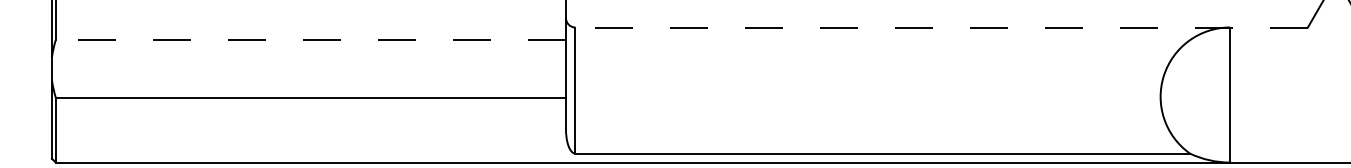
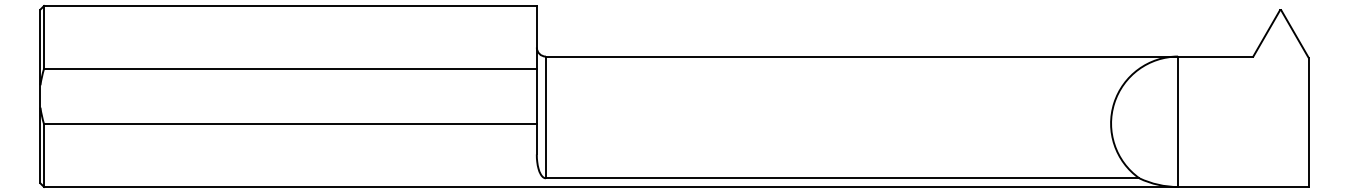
line: (941, 27) -> (899, 56), dashed -> solid
line: (309, 39) -> (289, 68), dashed -> solid

